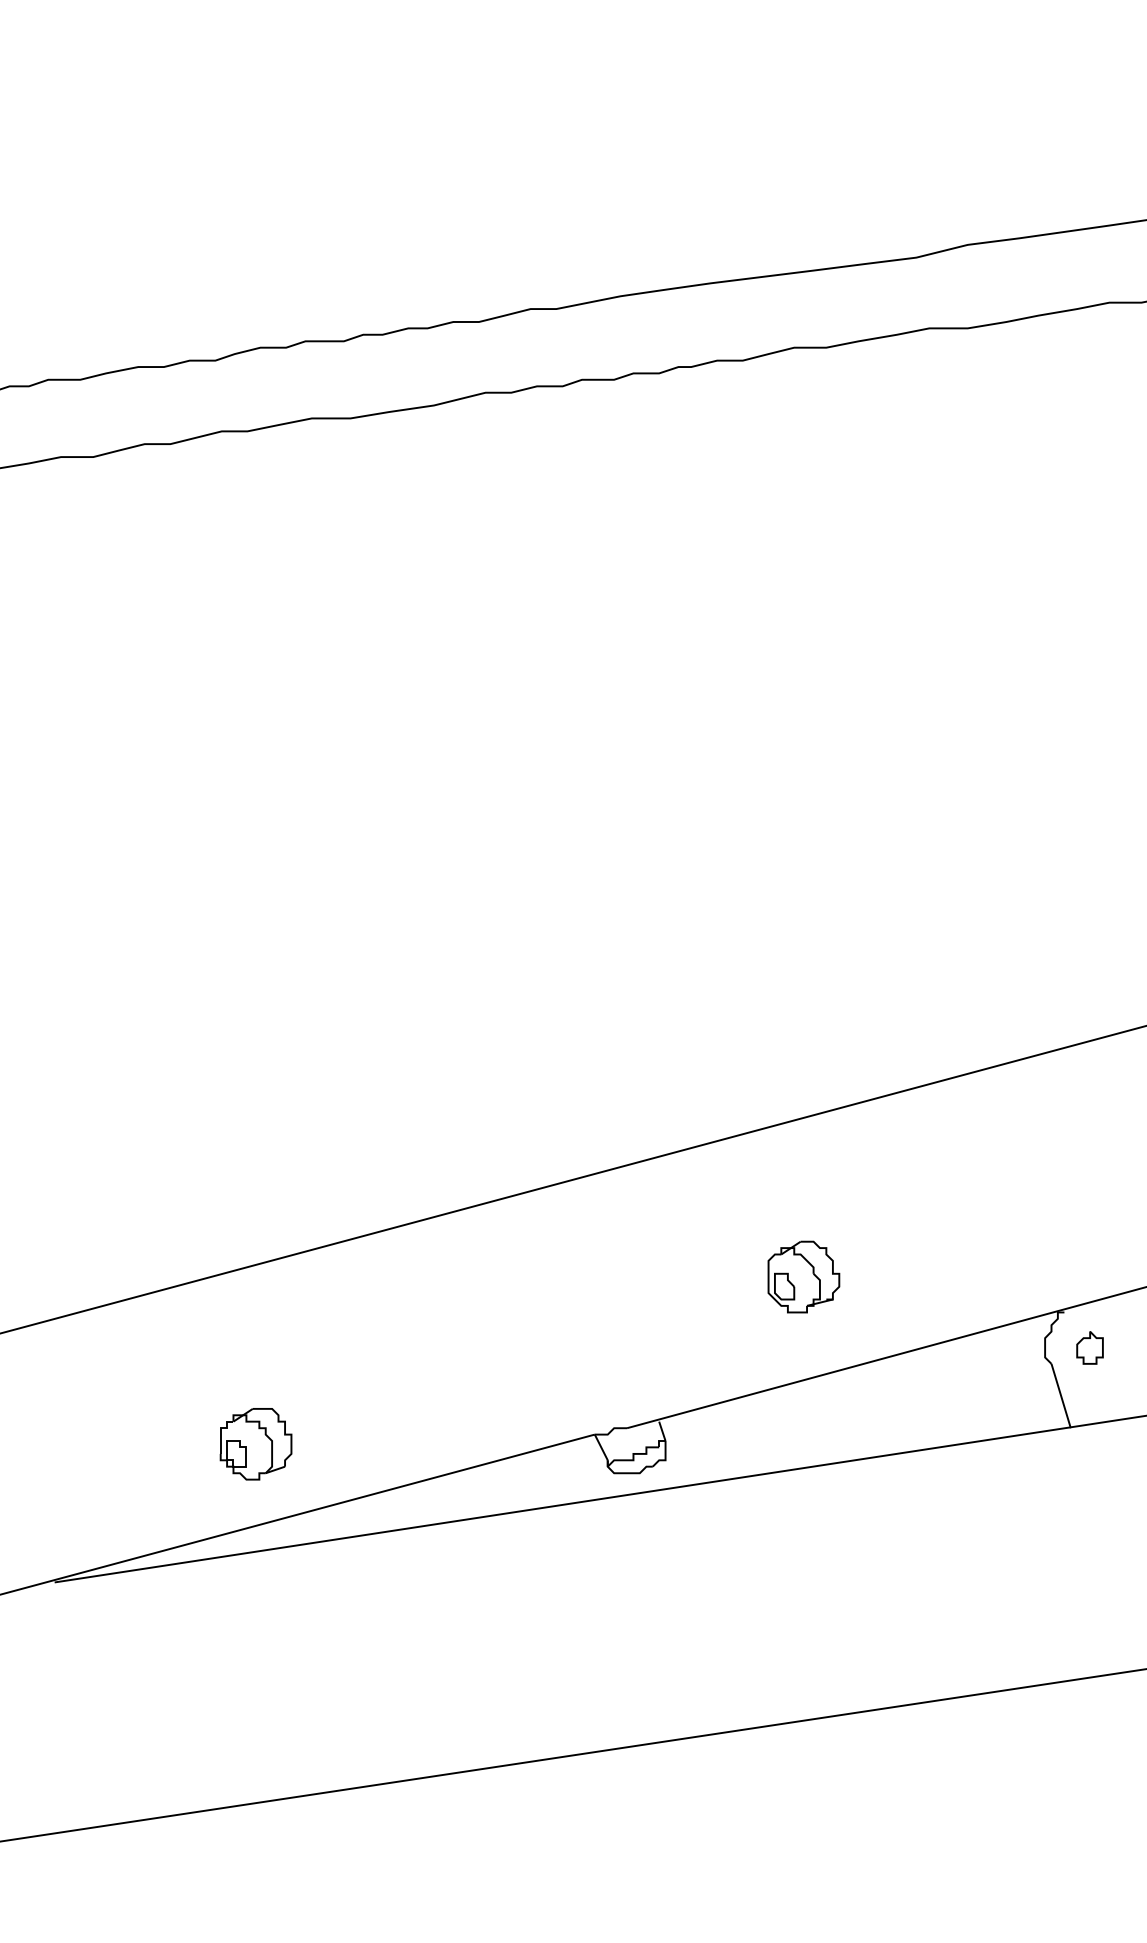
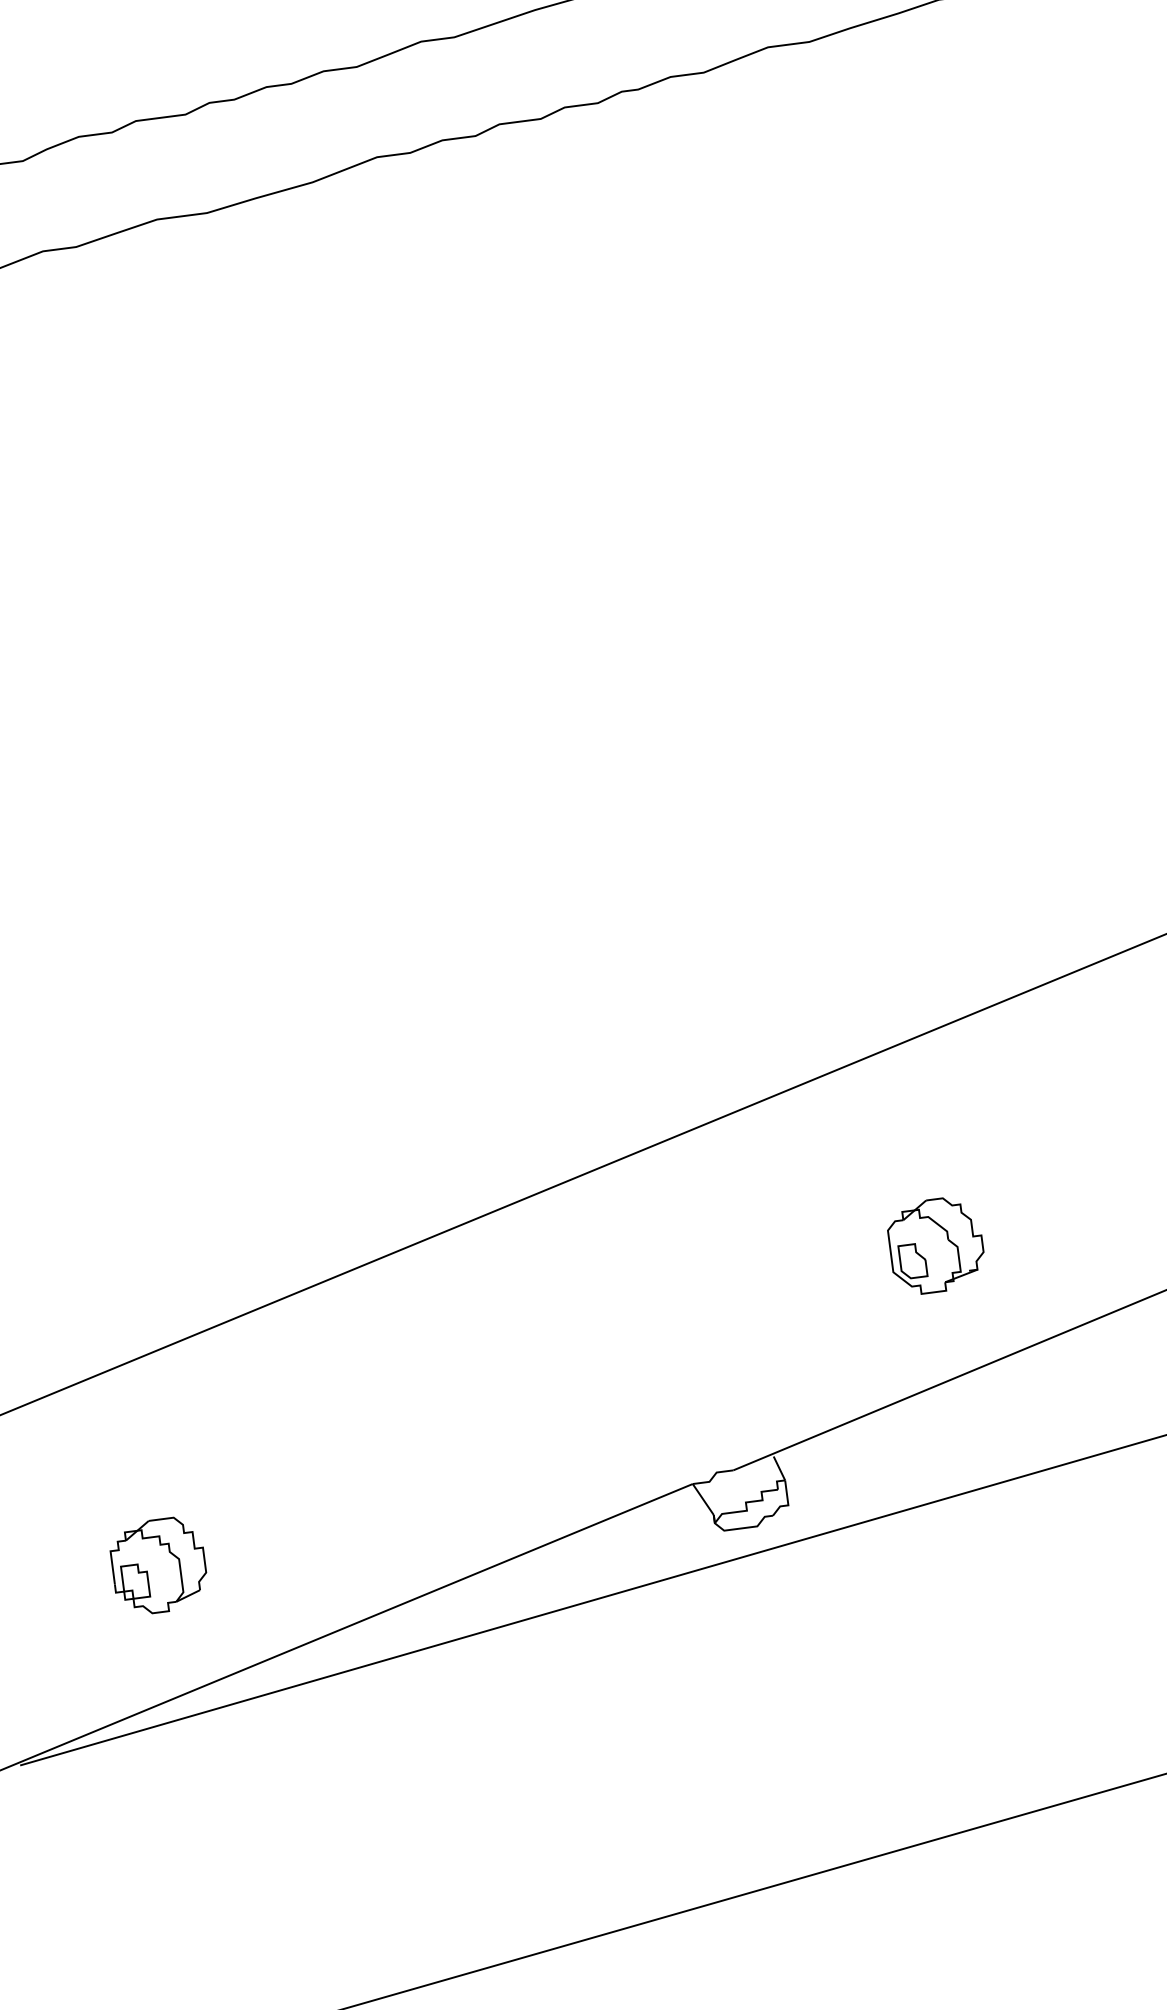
part: (255, 1444) -> (158, 1566), moved

